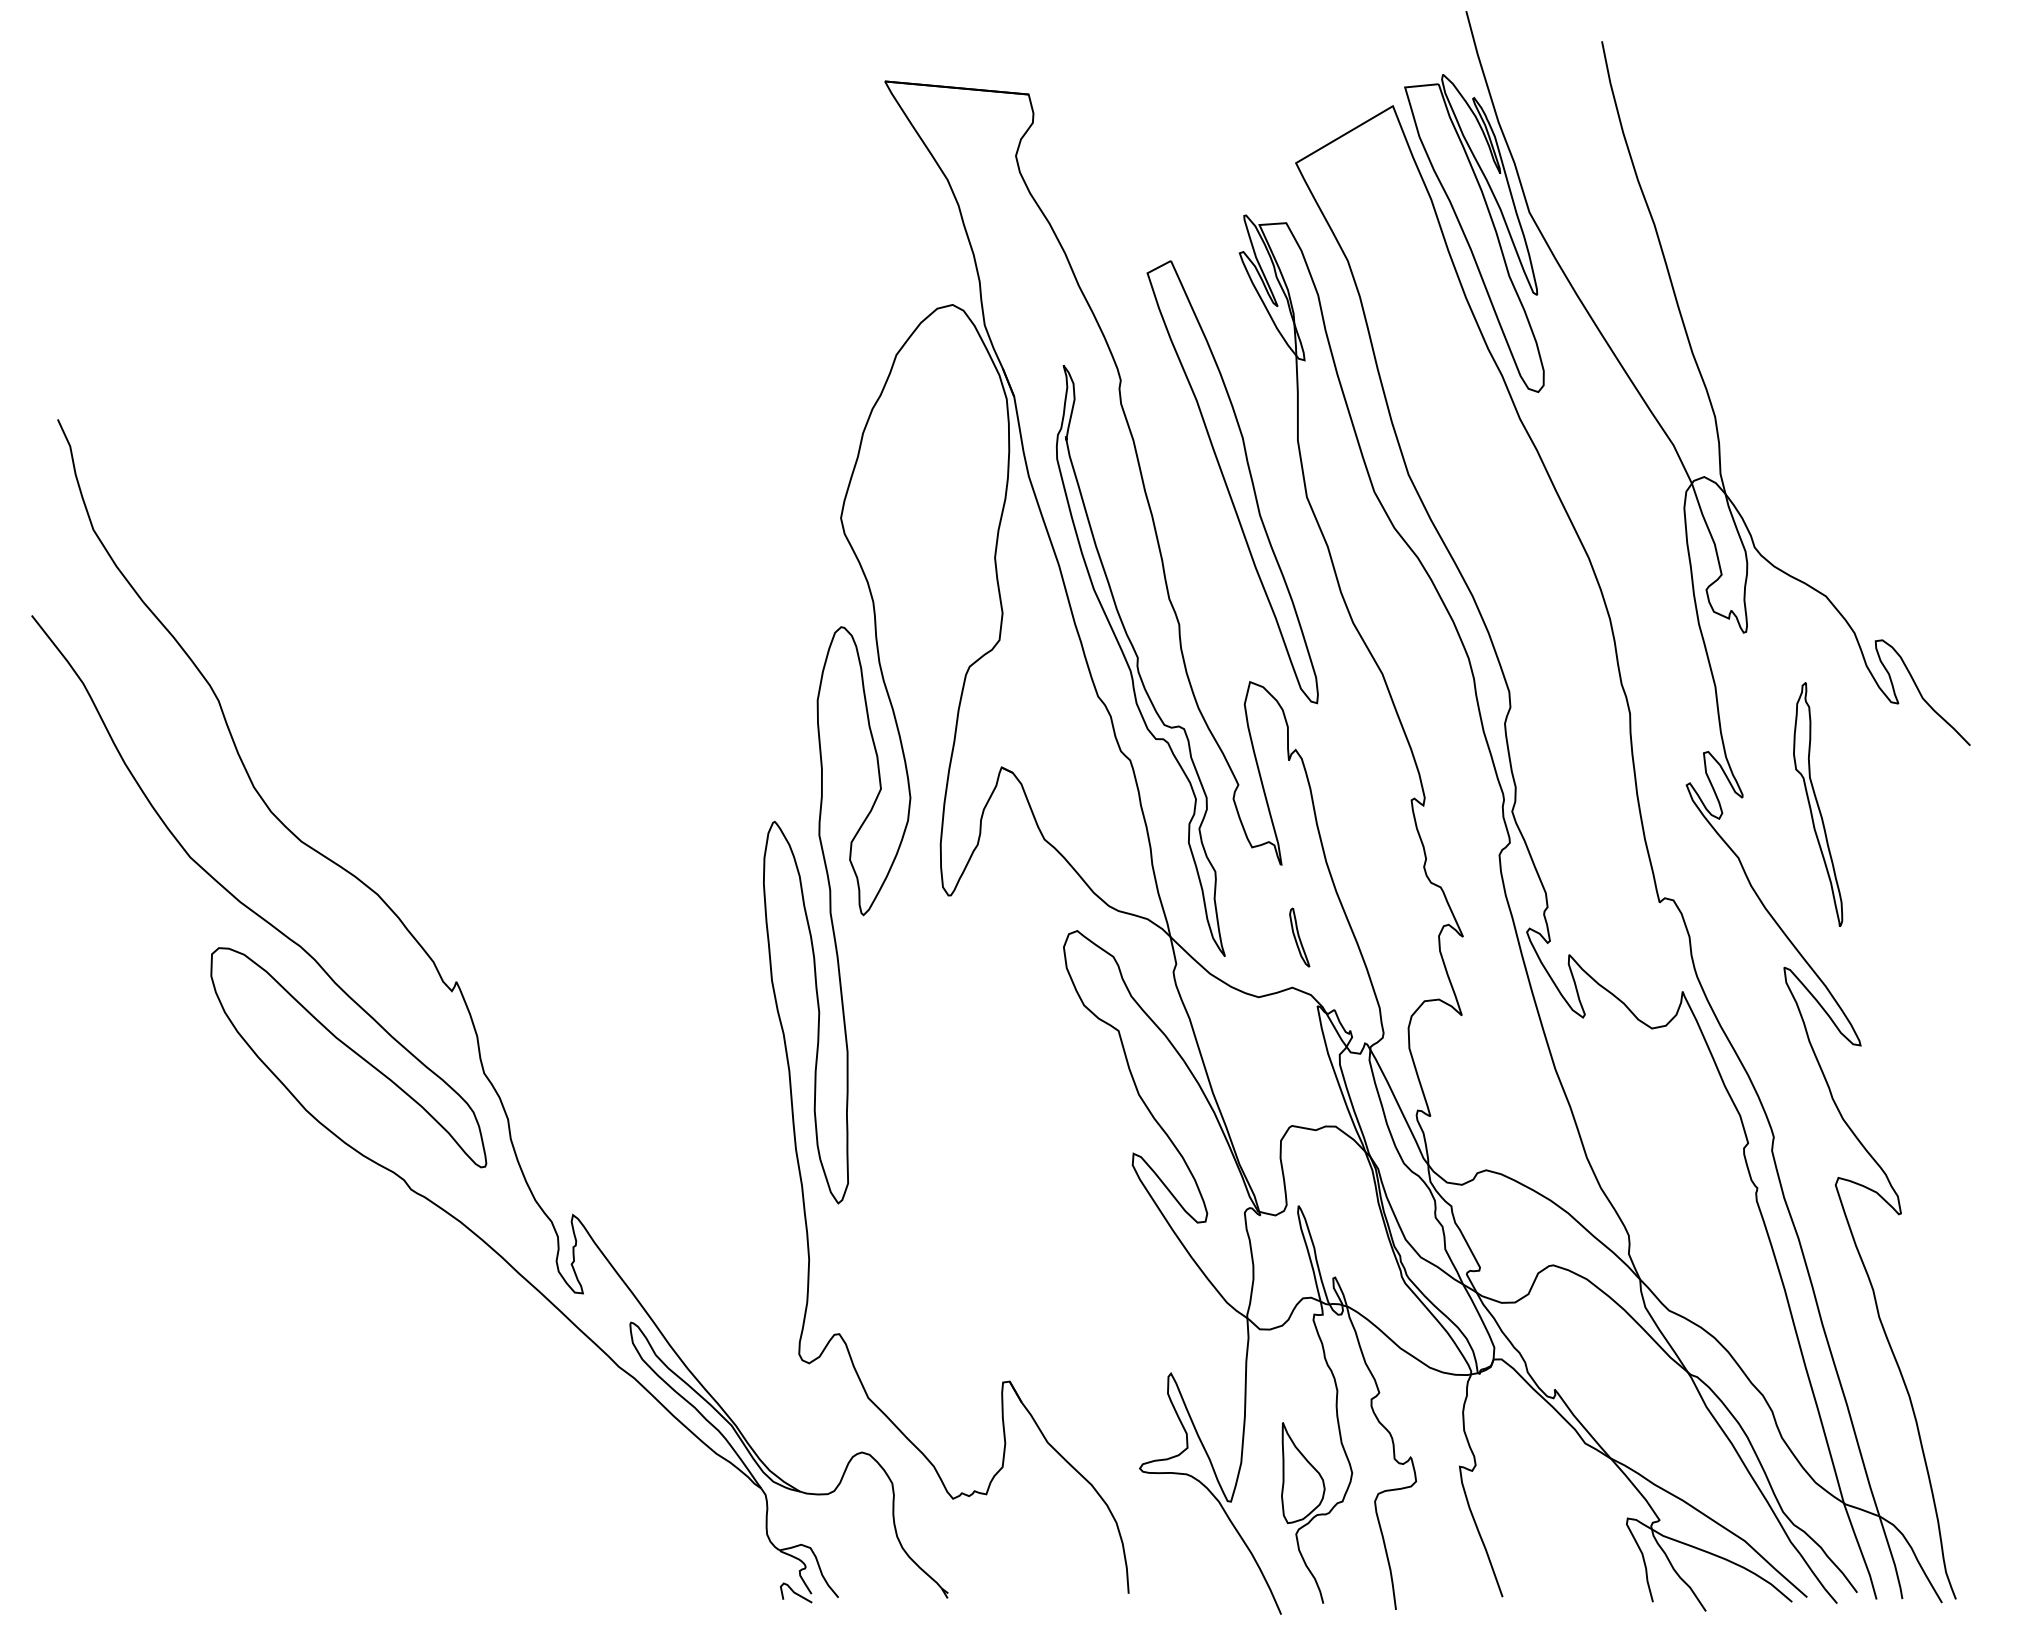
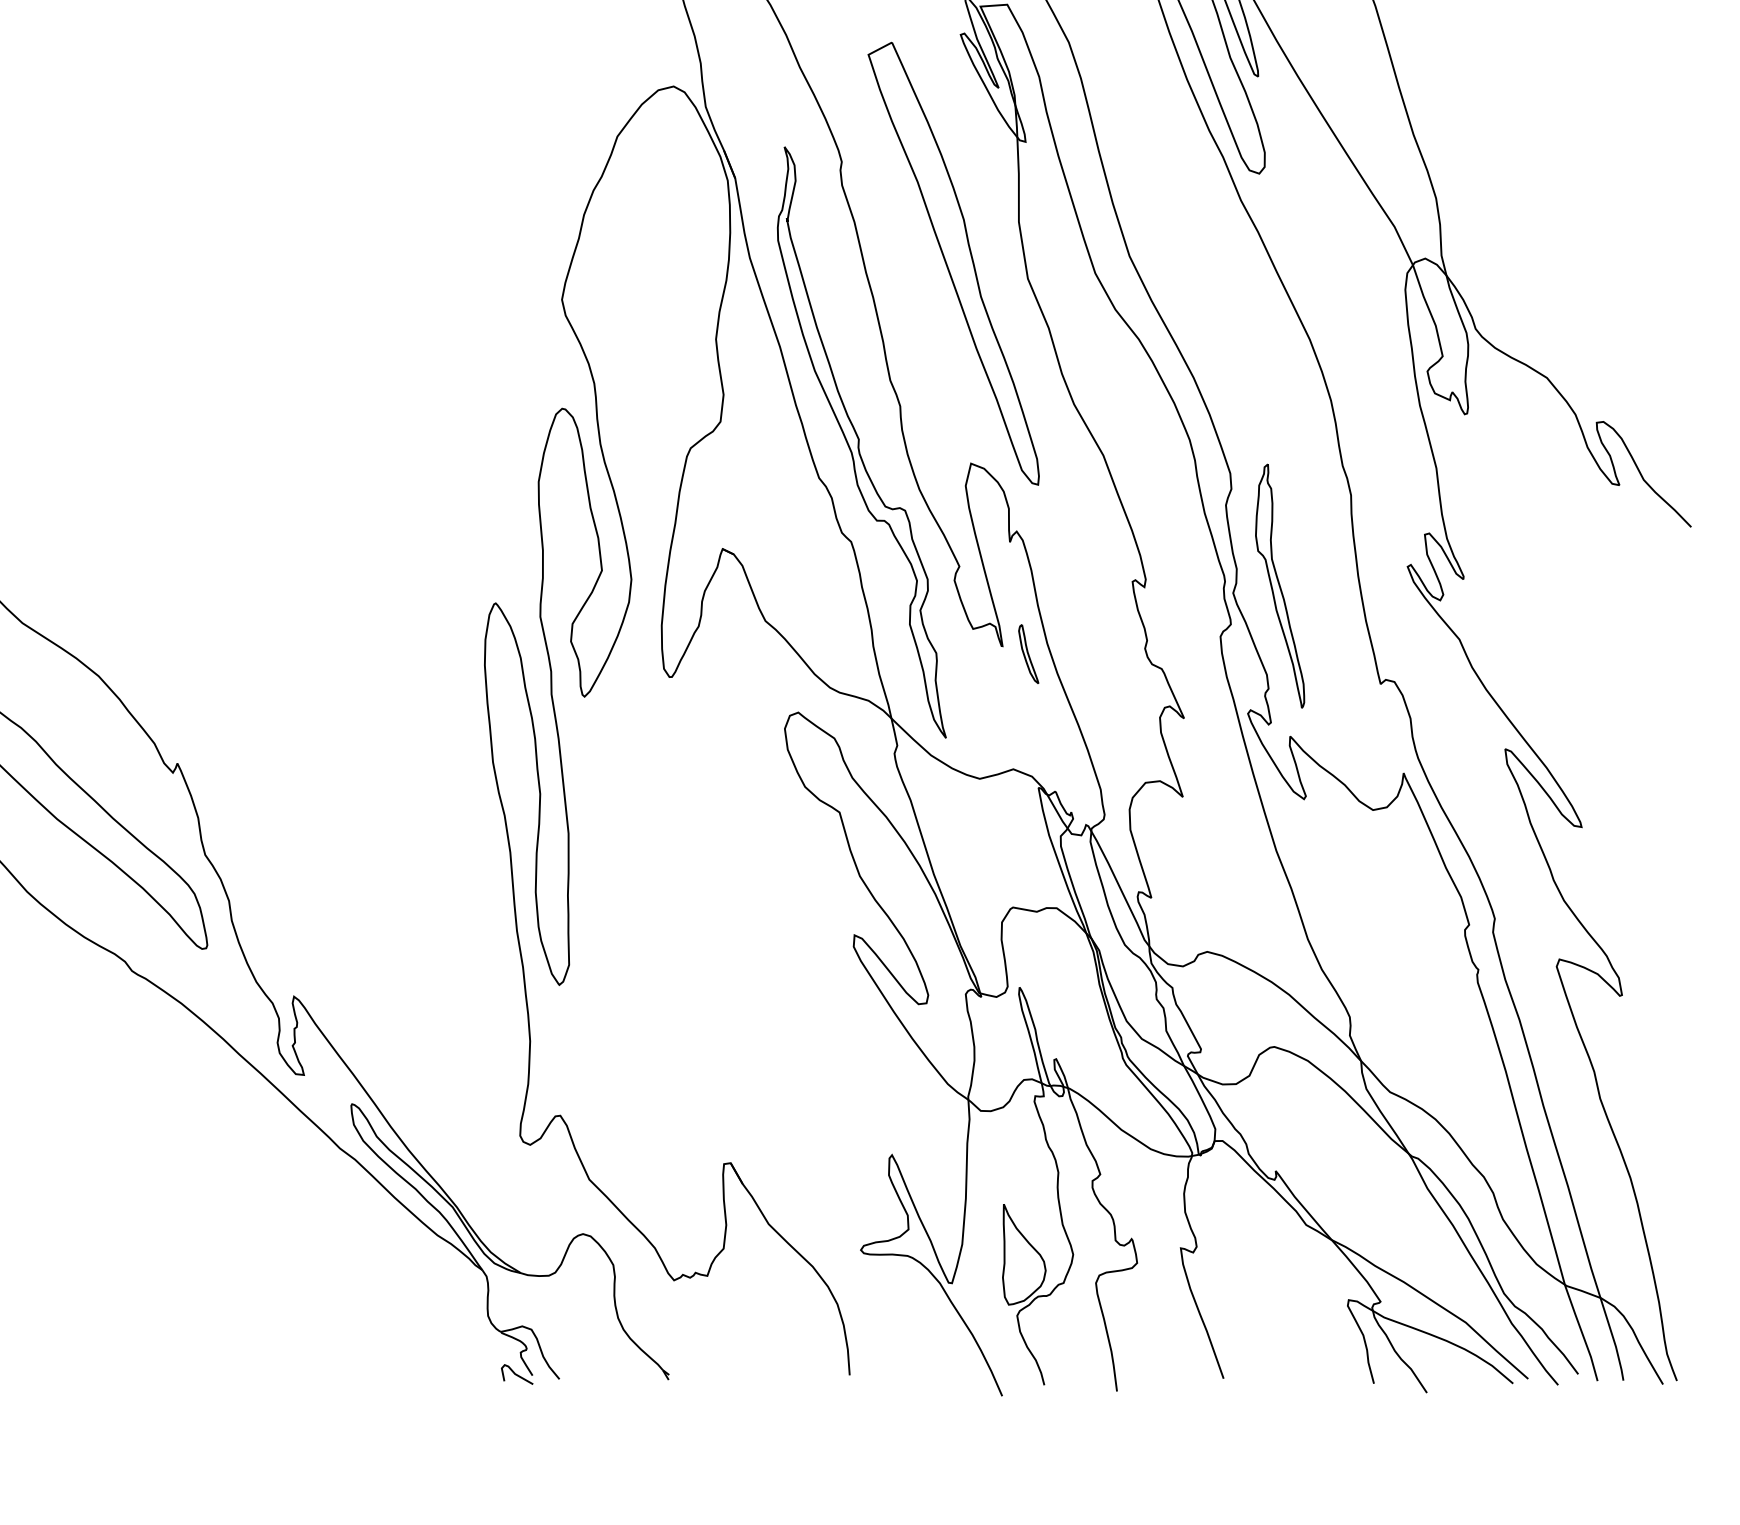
part: (1818, 804) -> (1280, 586), moved
part: (1299, 937) -> (1028, 654), moved

